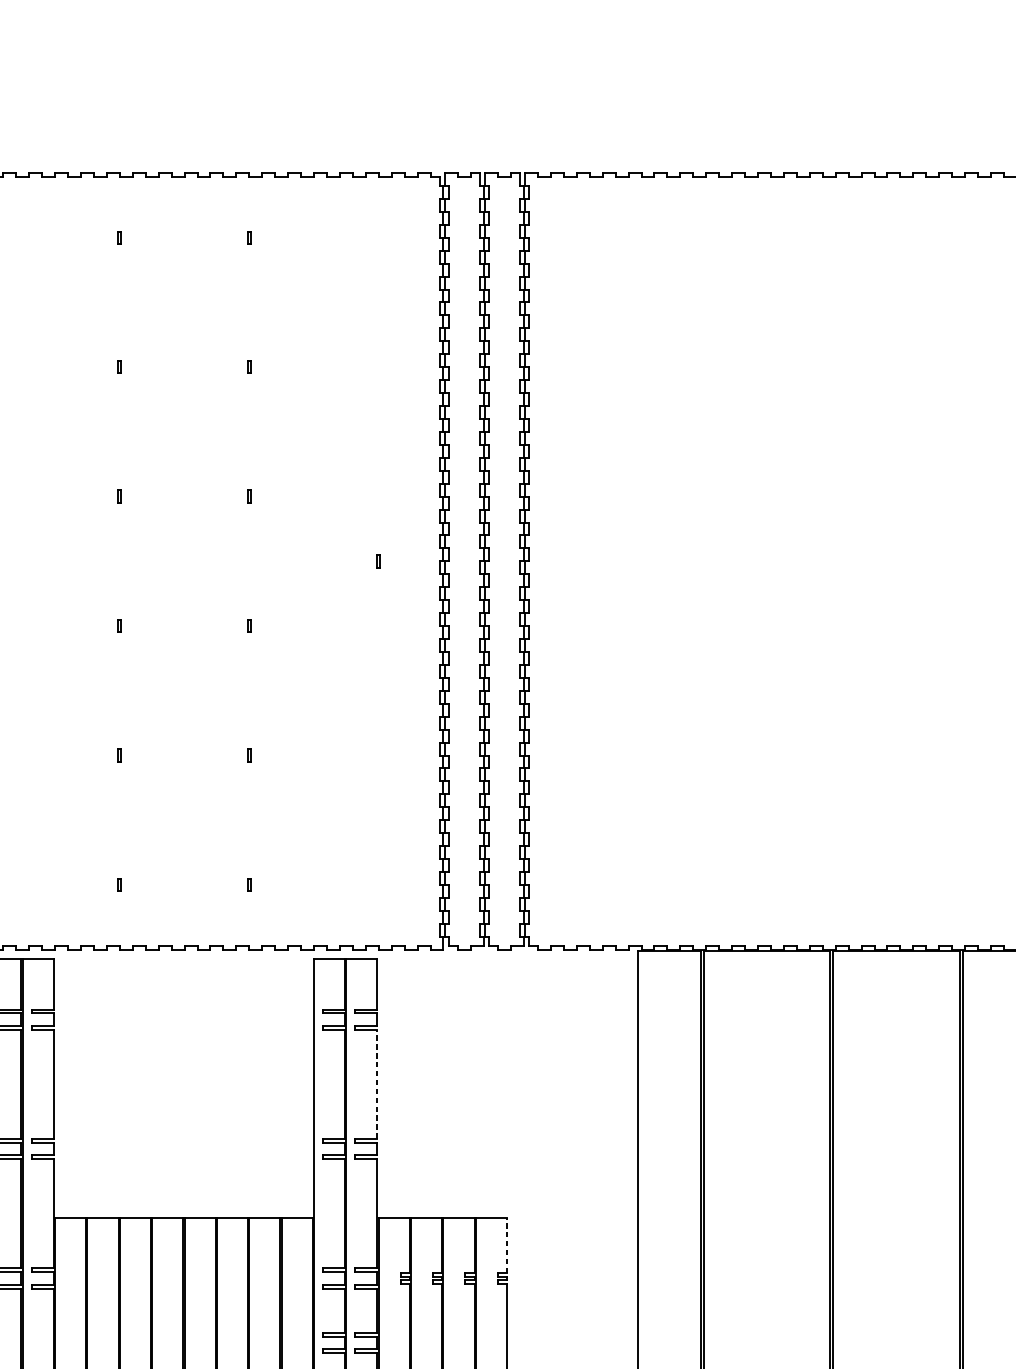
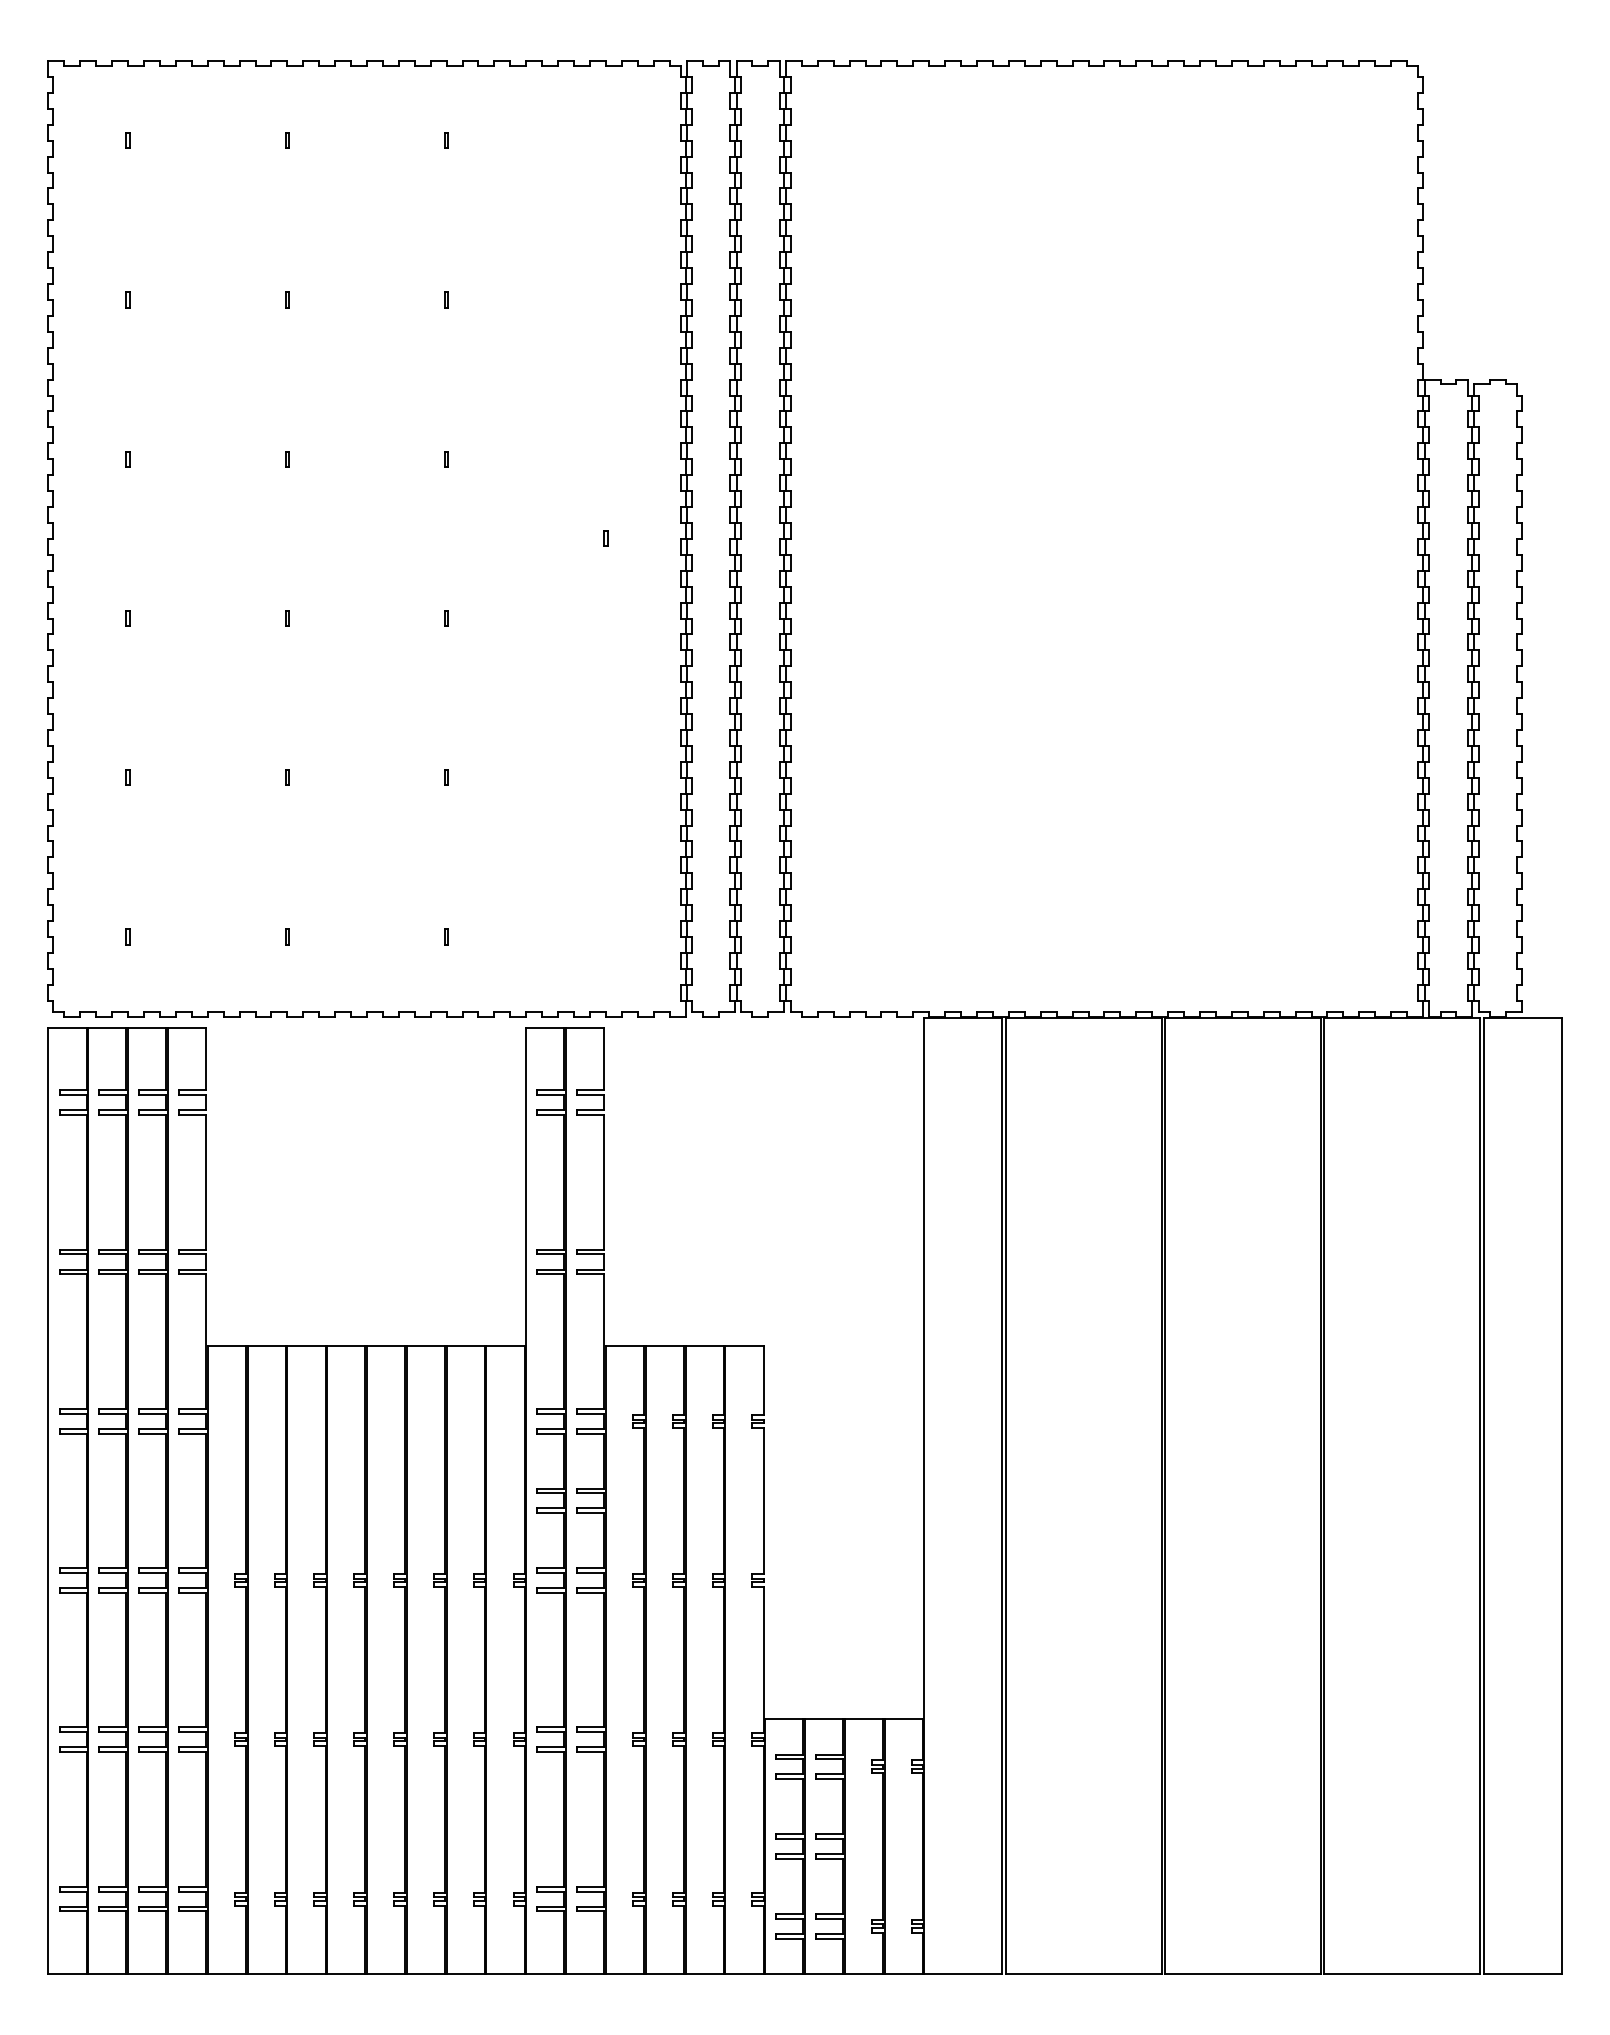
line: (377, 1083) -> (604, 1181), dashed -> solid
line: (506, 1245) -> (763, 1380), dashed -> solid

